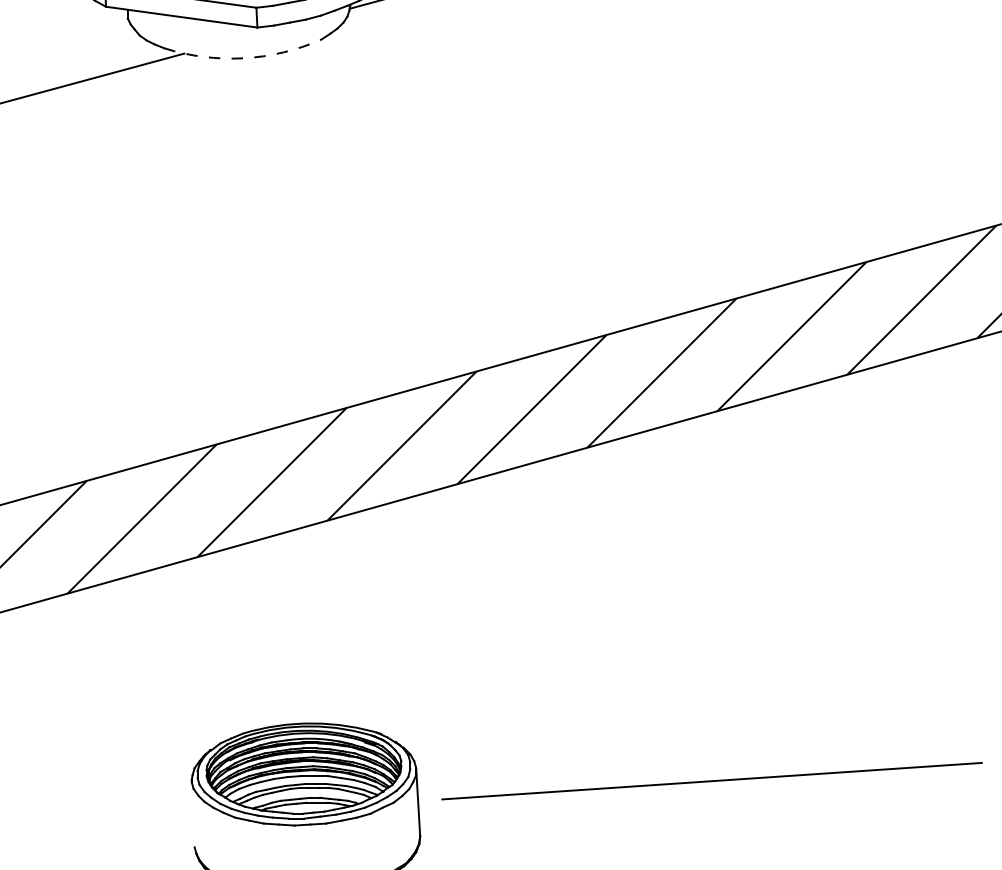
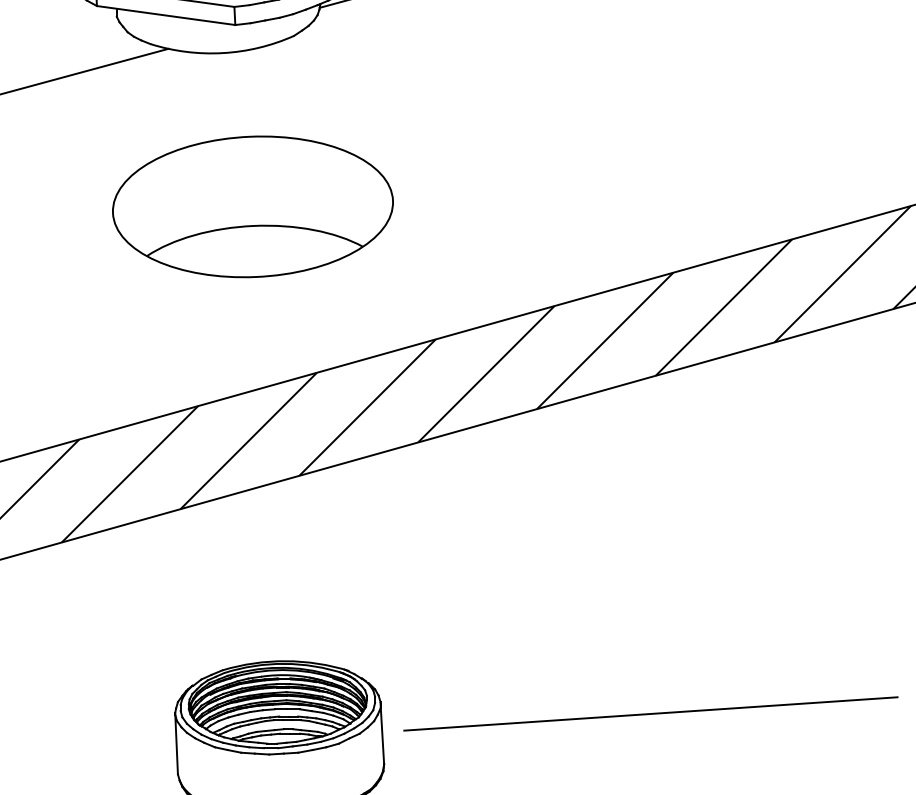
arc: (243, 58) -> (222, 53), dashed -> solid
part: (276, 226) -> (252, 206), added
line: (193, 813) -> (176, 743), added

